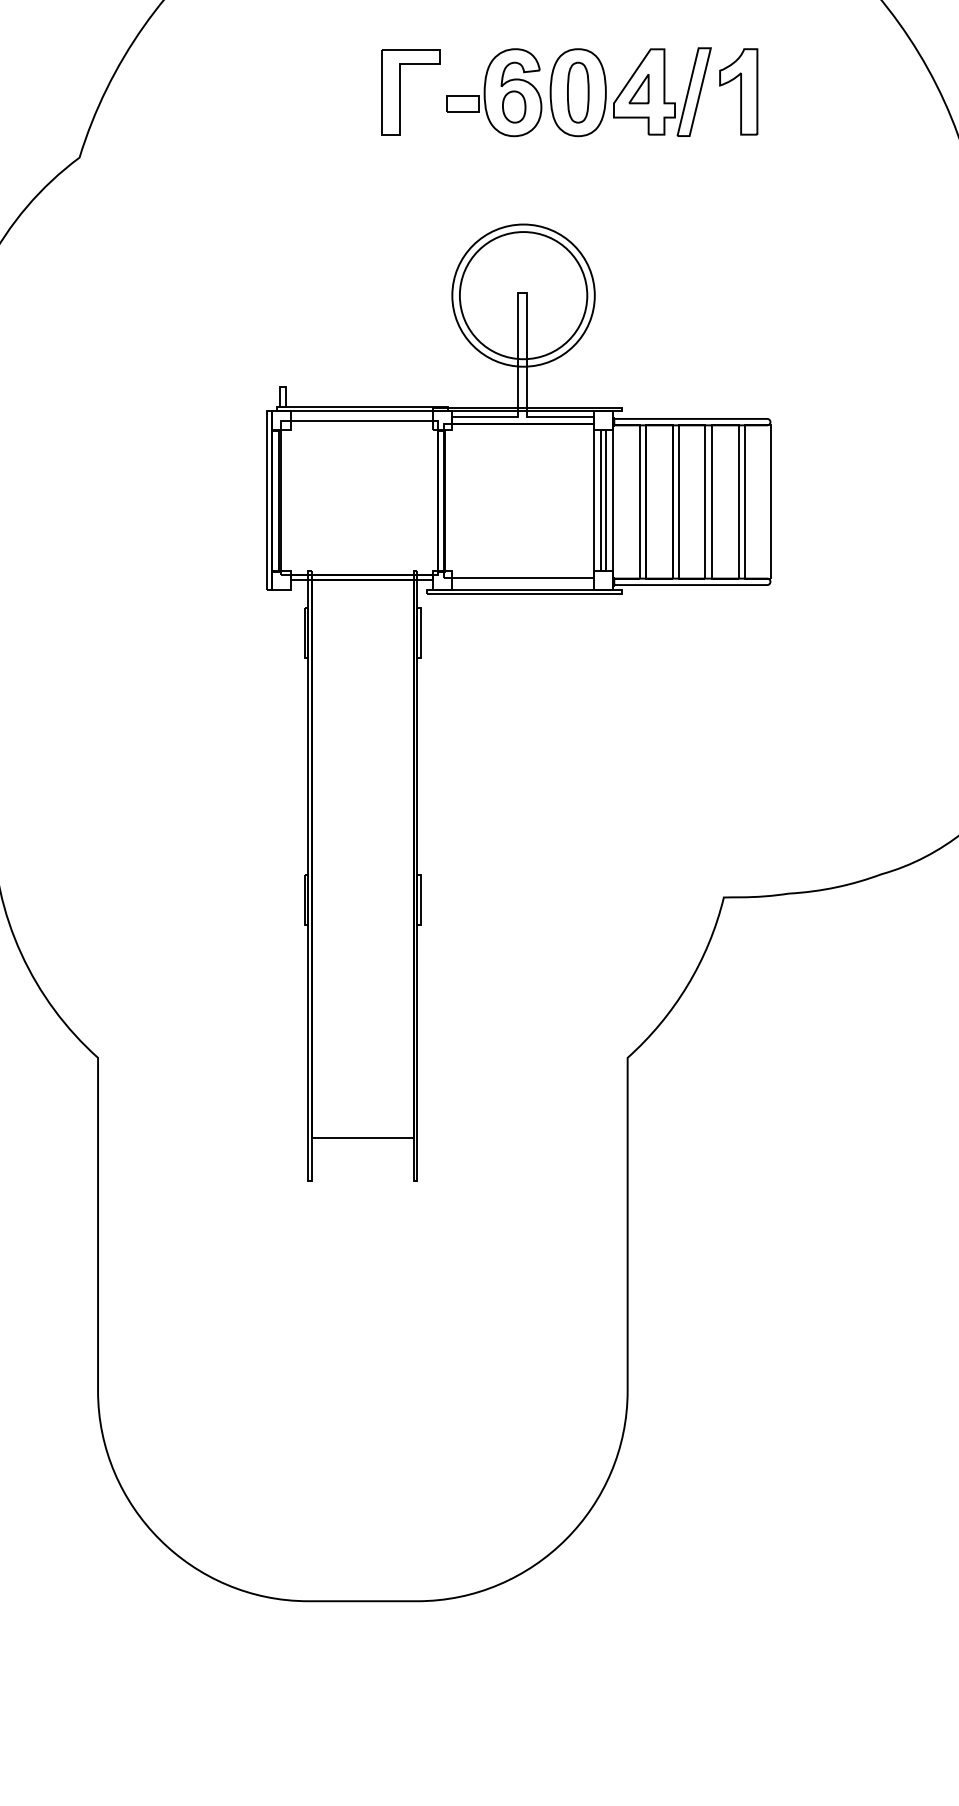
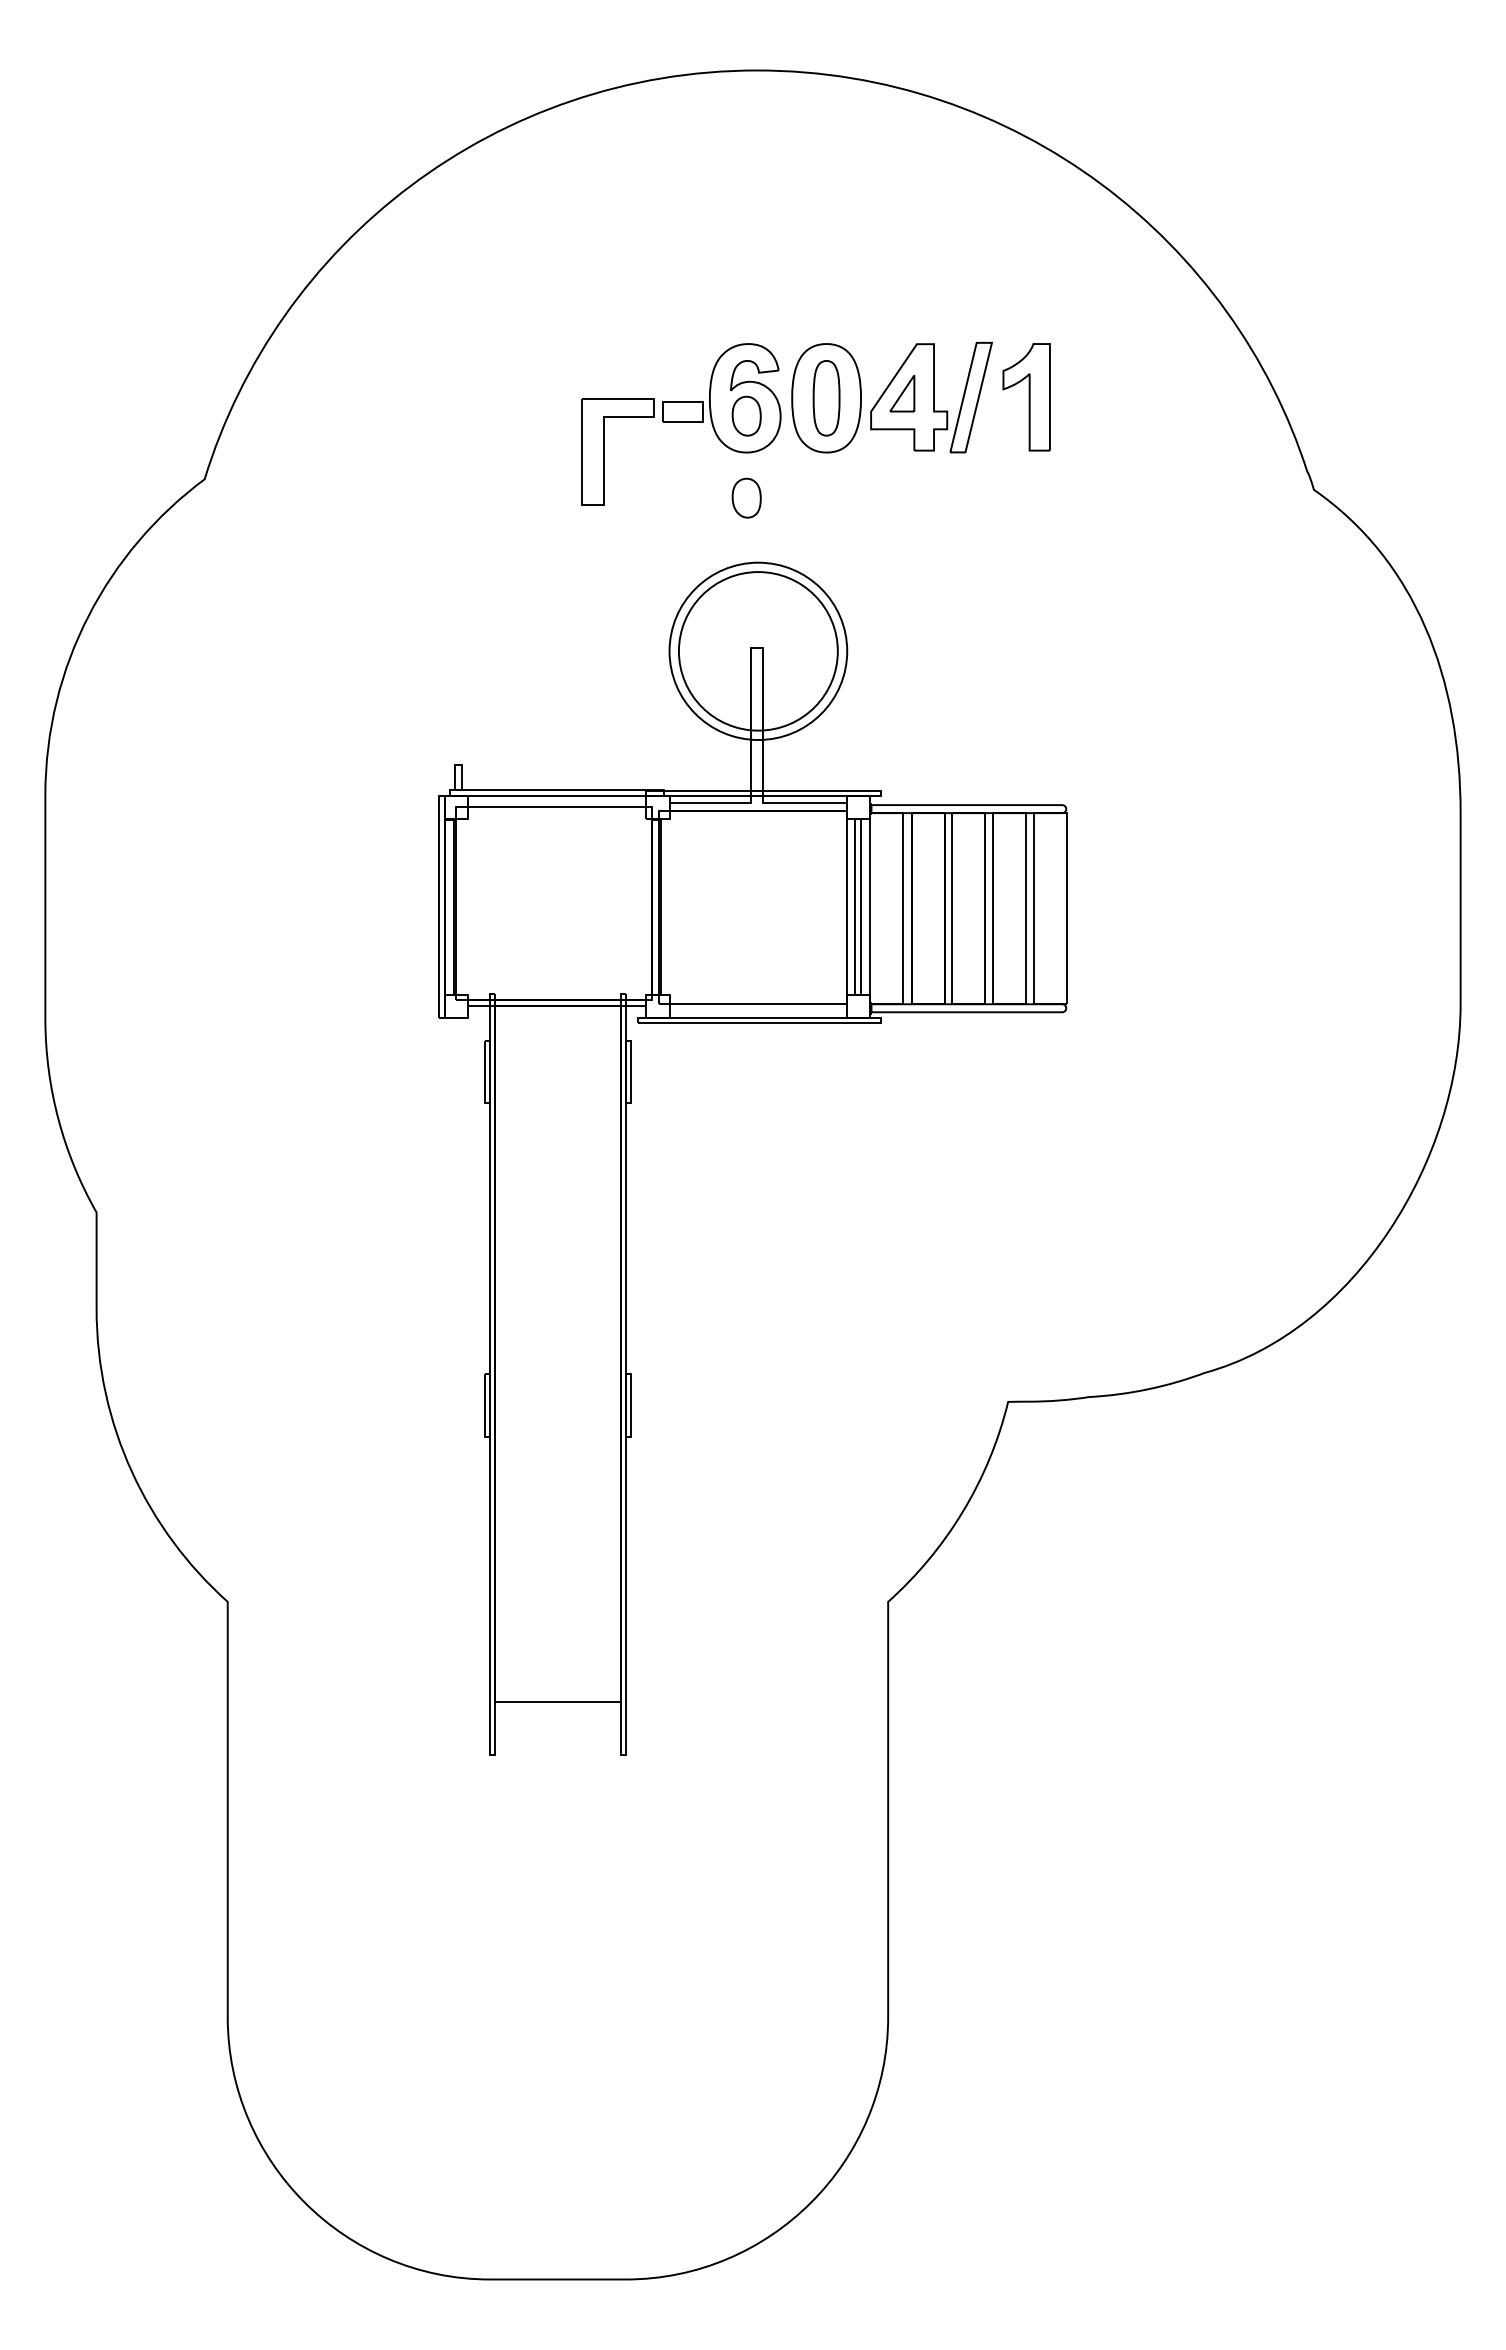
part: (400, 92) -> (604, 451), moved
part: (514, 172) -> (746, 497), added

